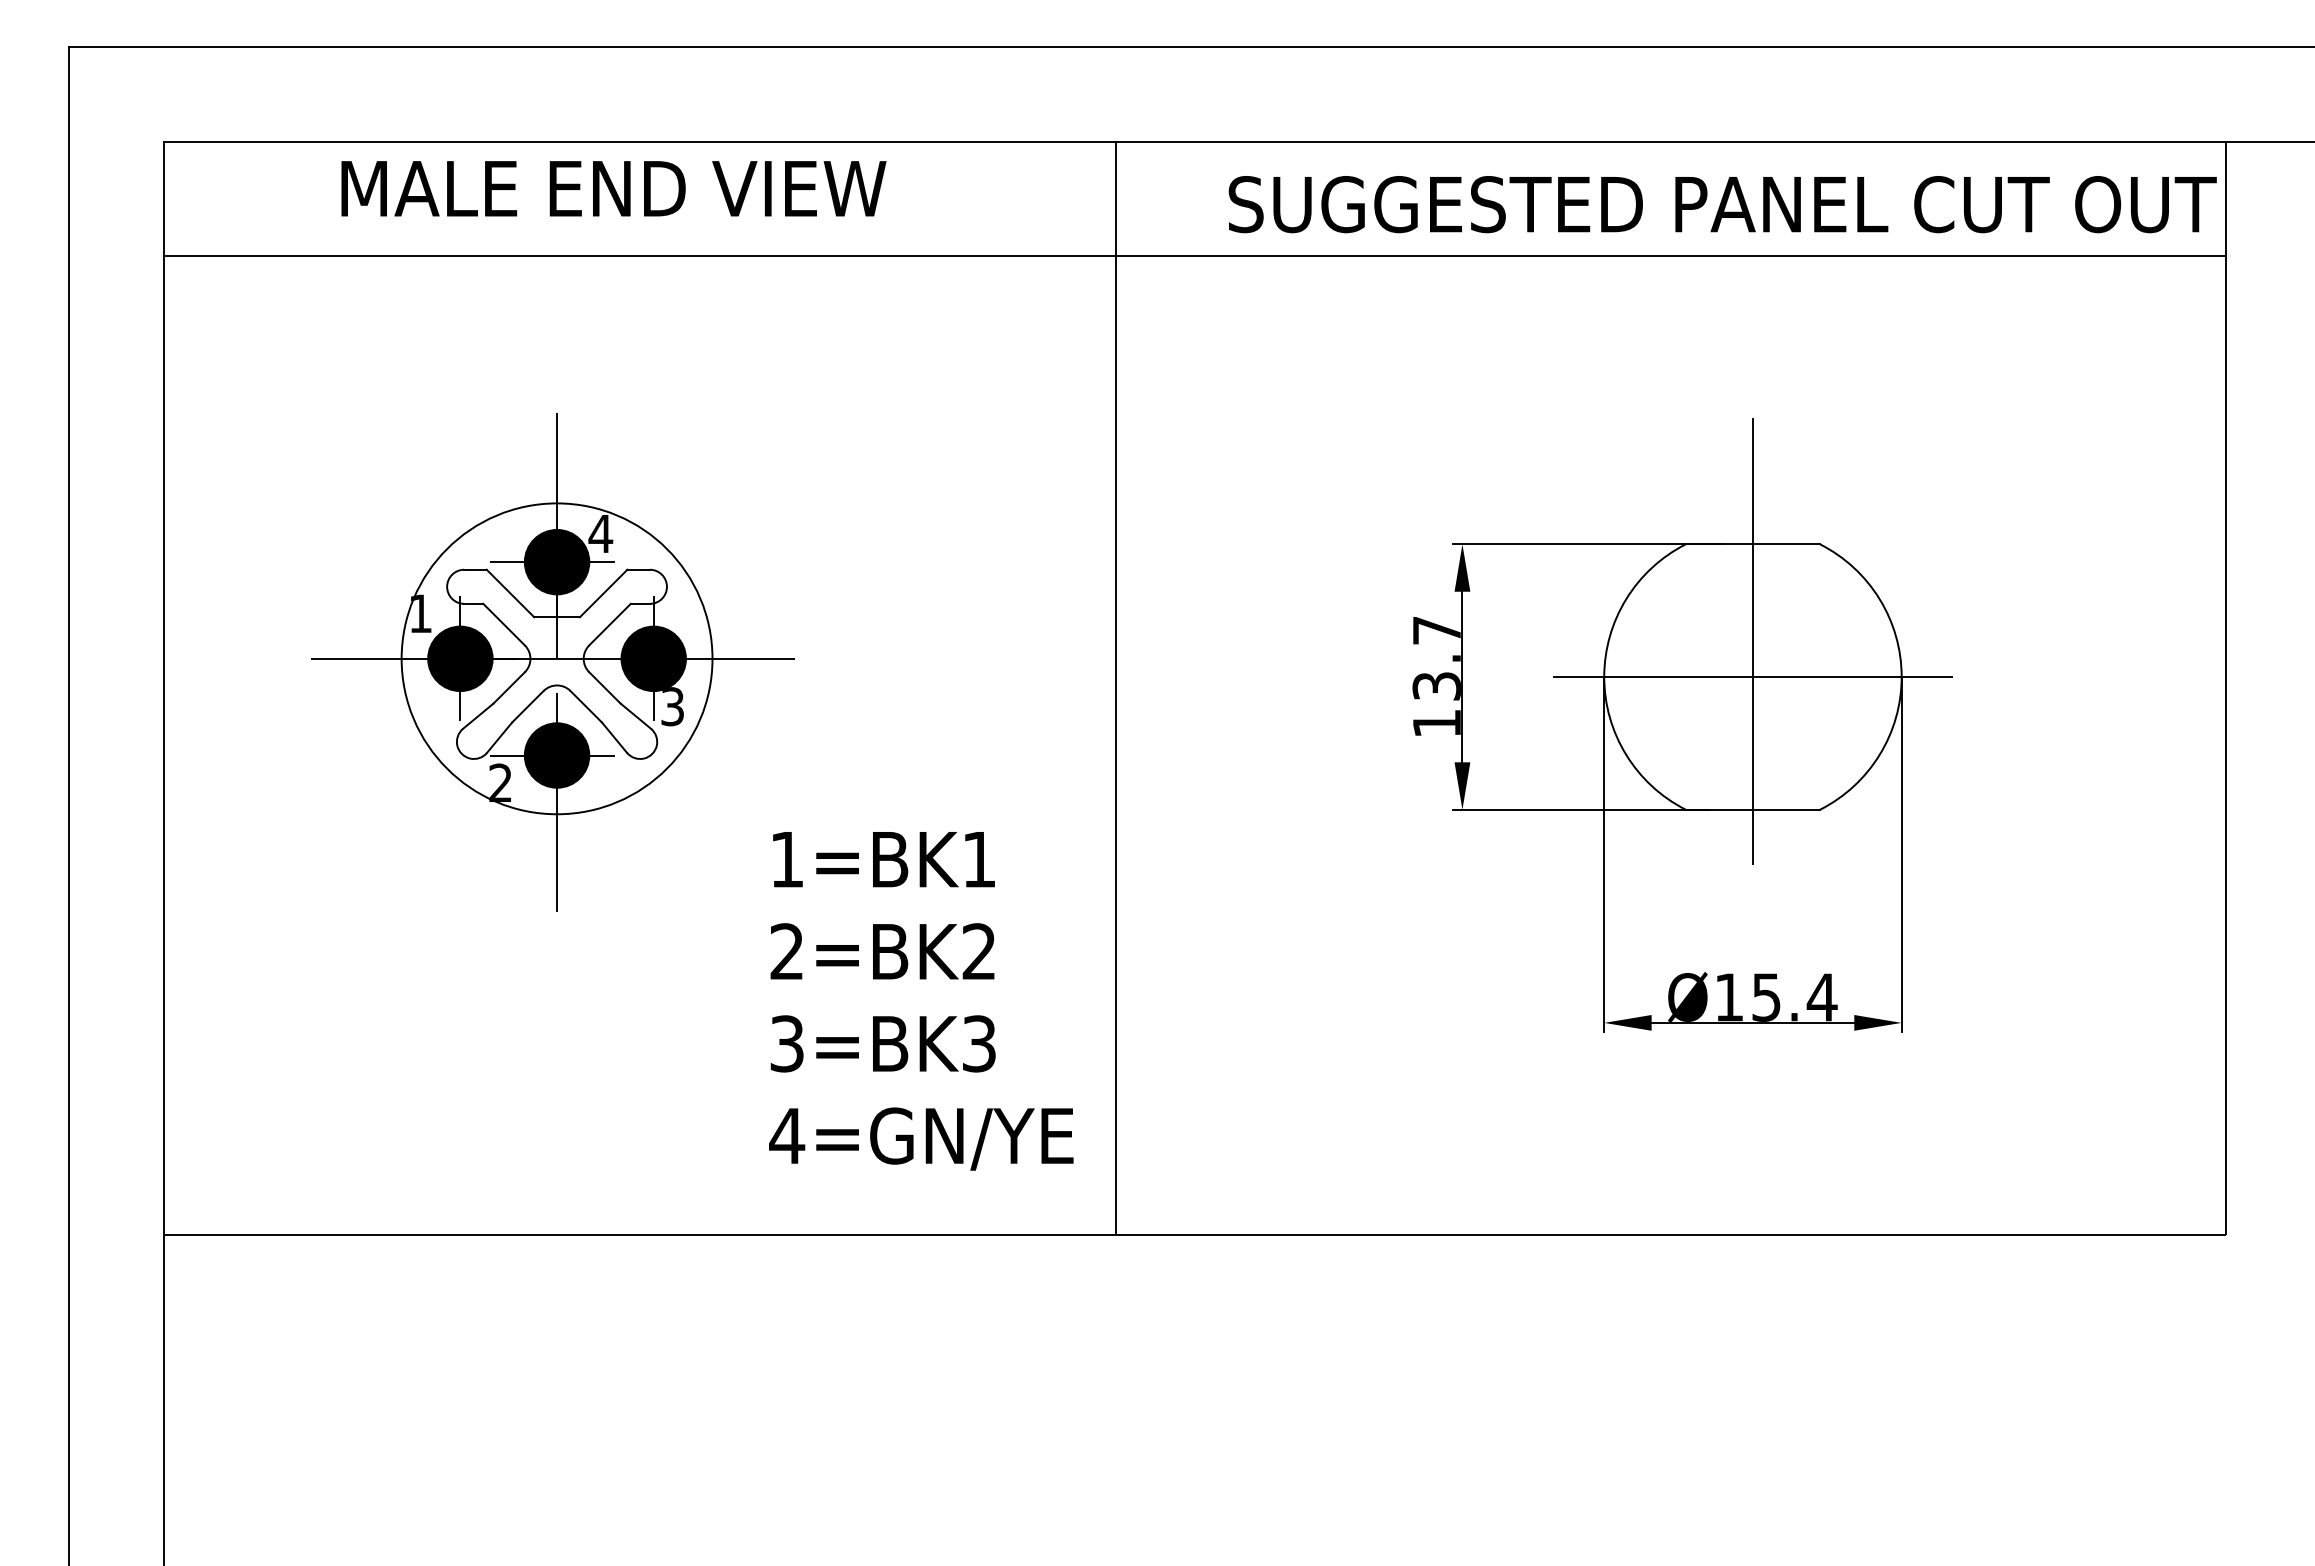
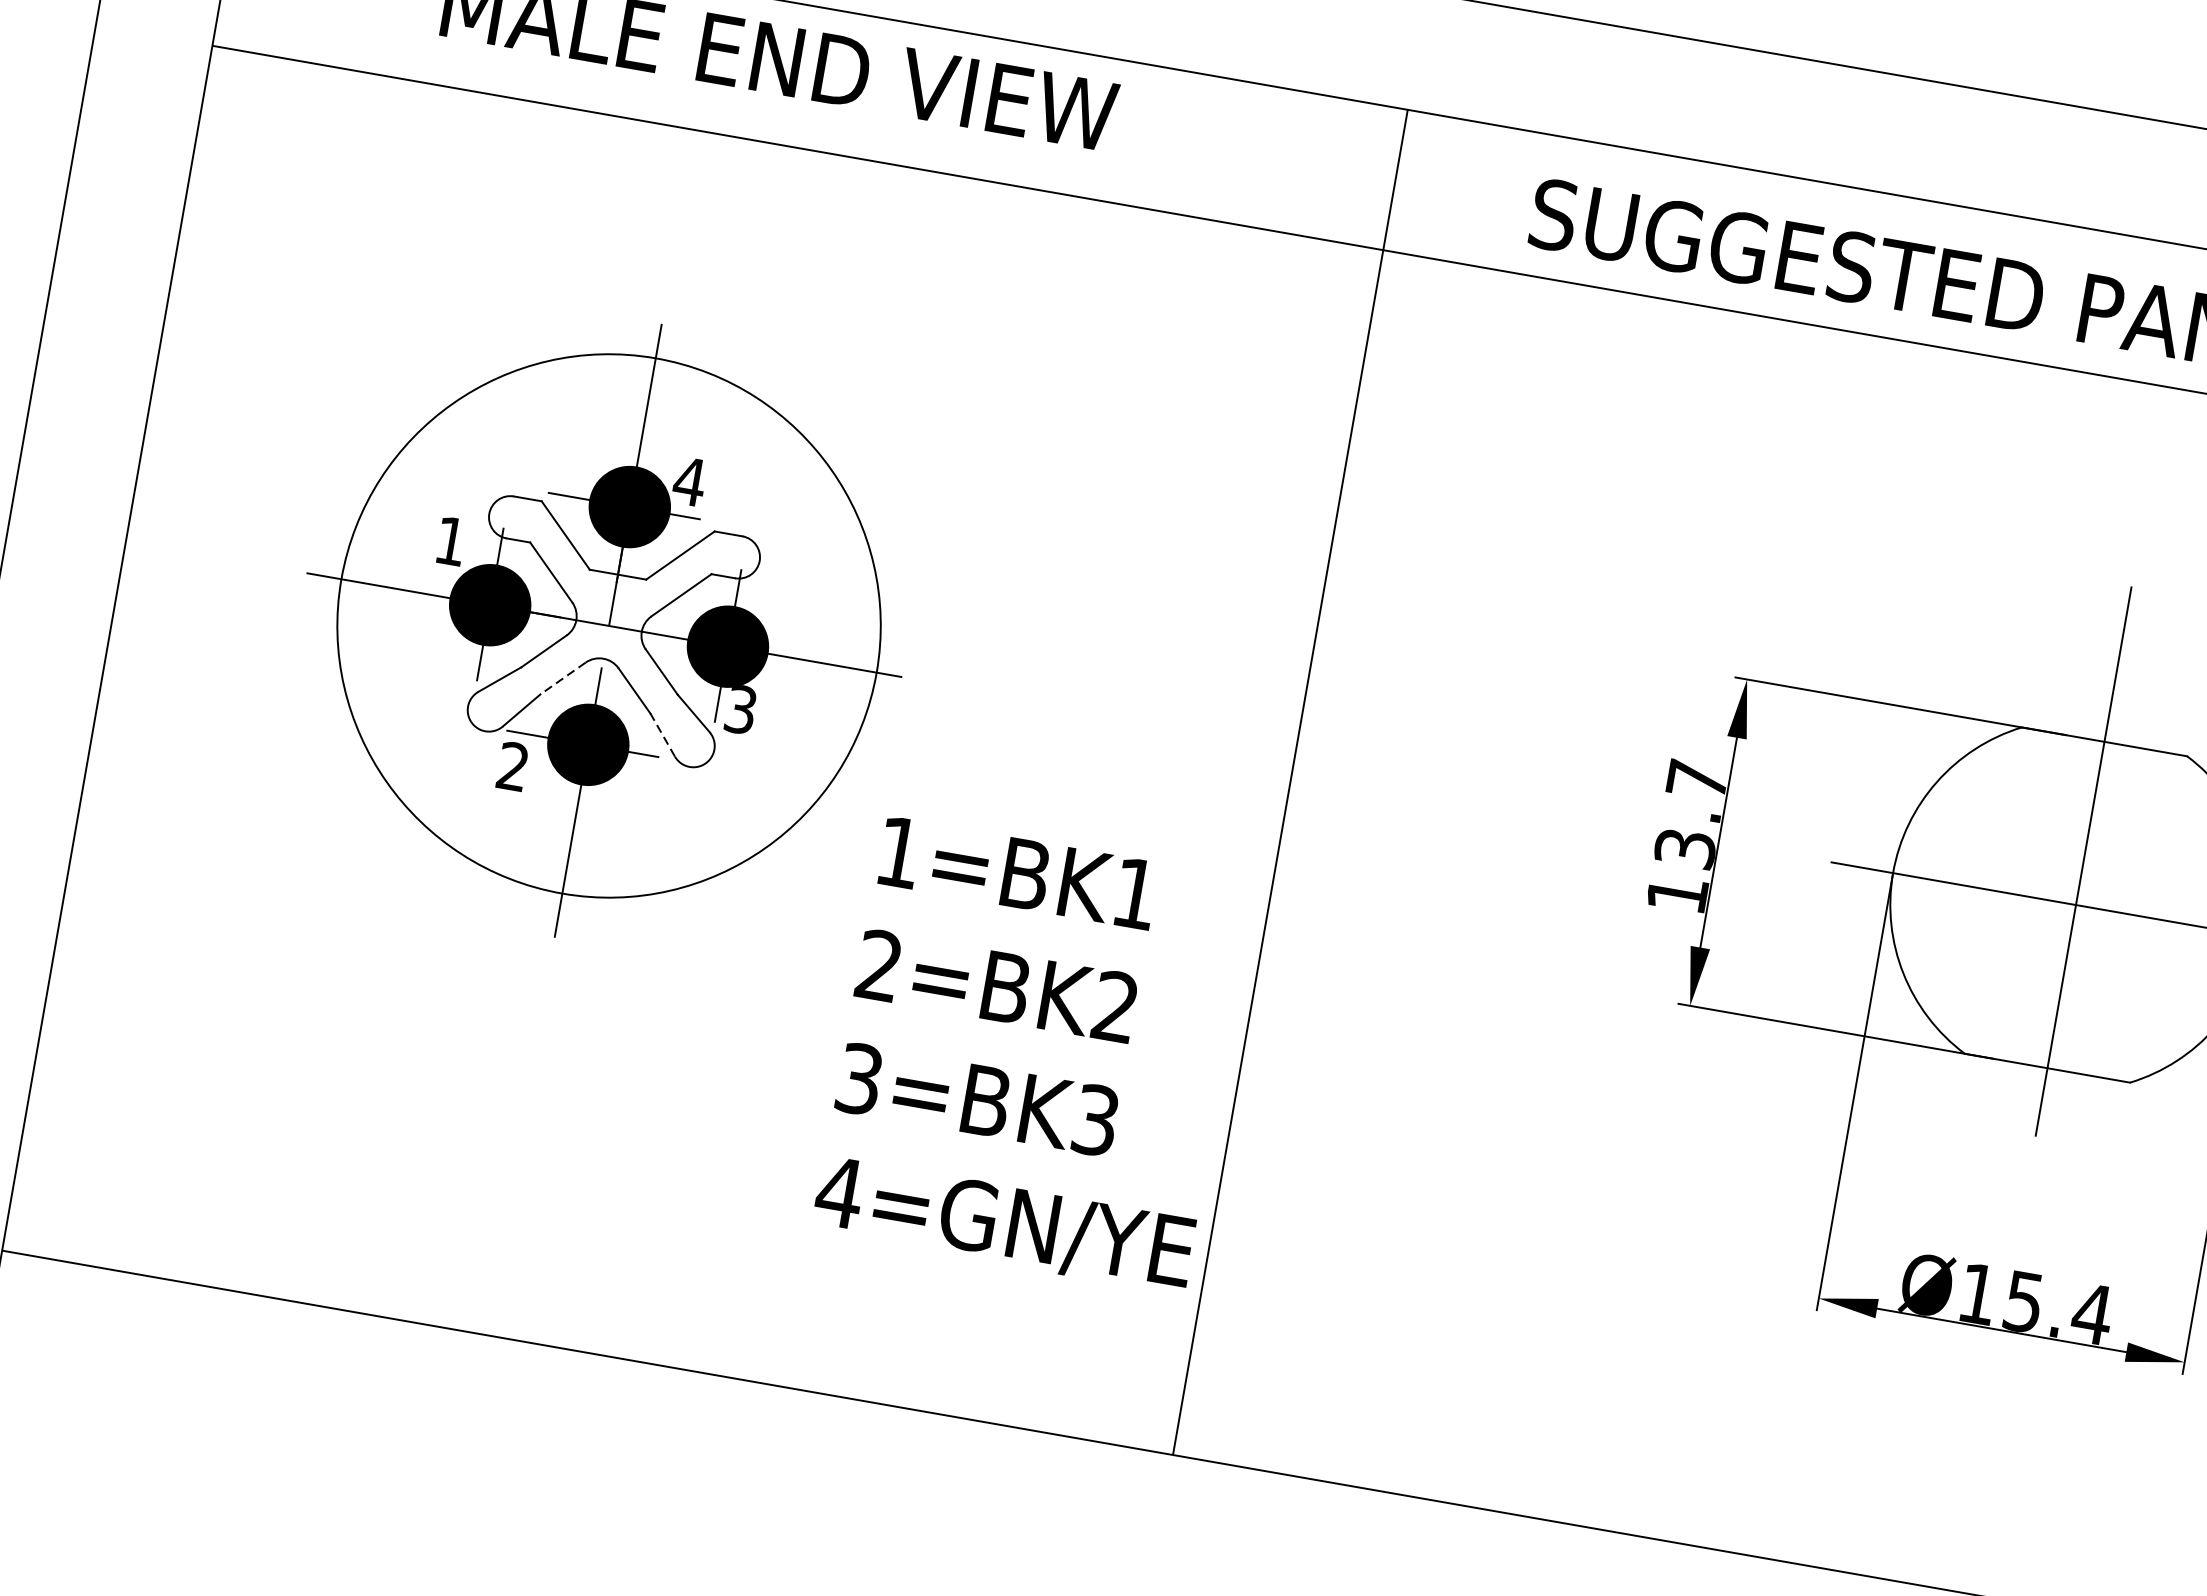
circle: (556, 658) -> (608, 625), size x1.4
line: (527, 707) -> (562, 679), solid -> dashed
line: (614, 737) -> (662, 735), solid -> dashed
text: (921, 1001) -> (1033, 1055), moved

